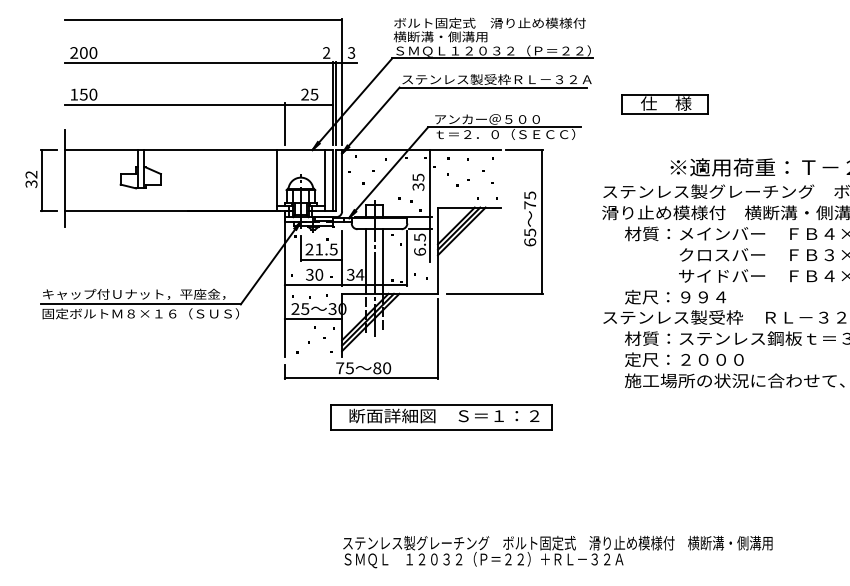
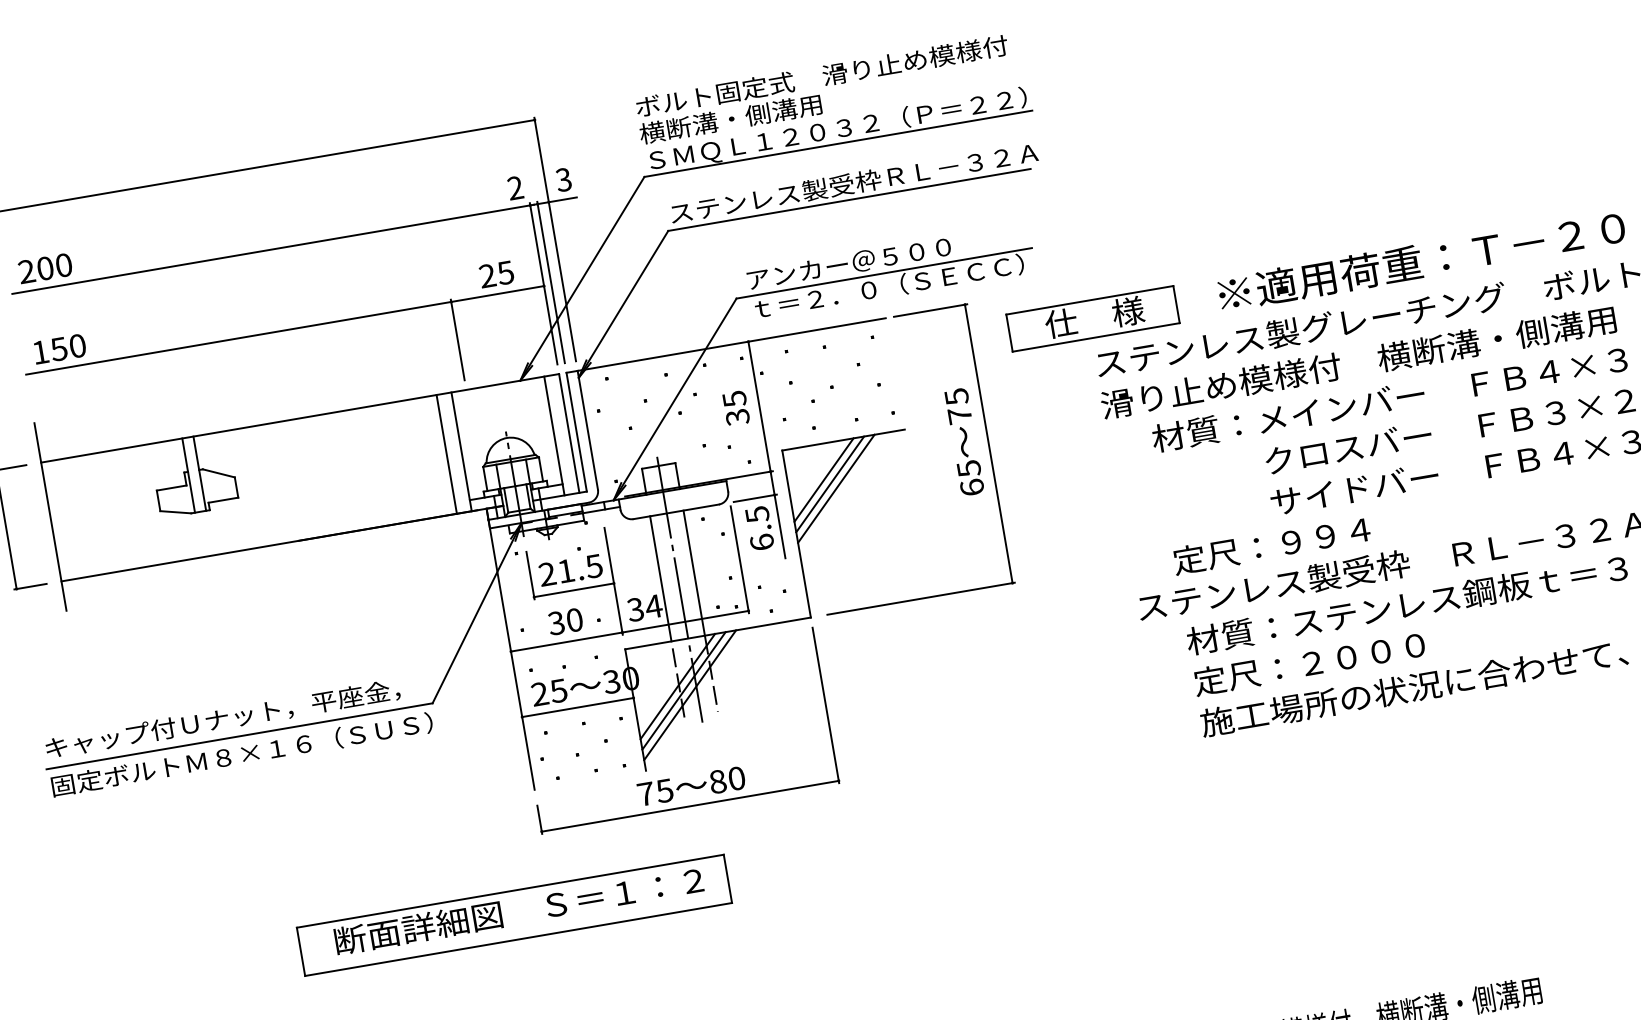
part: (664, 104) -> (1091, 319), moved
line: (269, 180) -> (447, 453), added
part: (441, 417) -> (513, 914), moved

